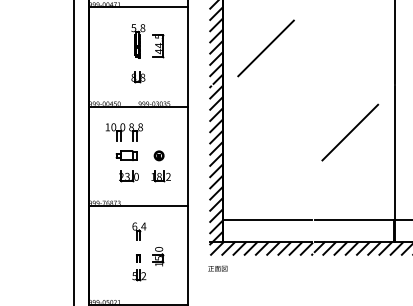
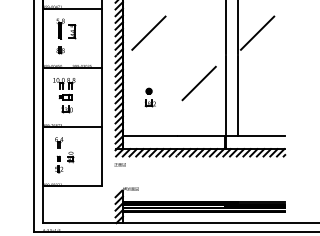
part: (148, 53) -> (66, 36), moved
part: (159, 166) -> (149, 97), moved
part: (148, 253) -> (64, 155), moved

